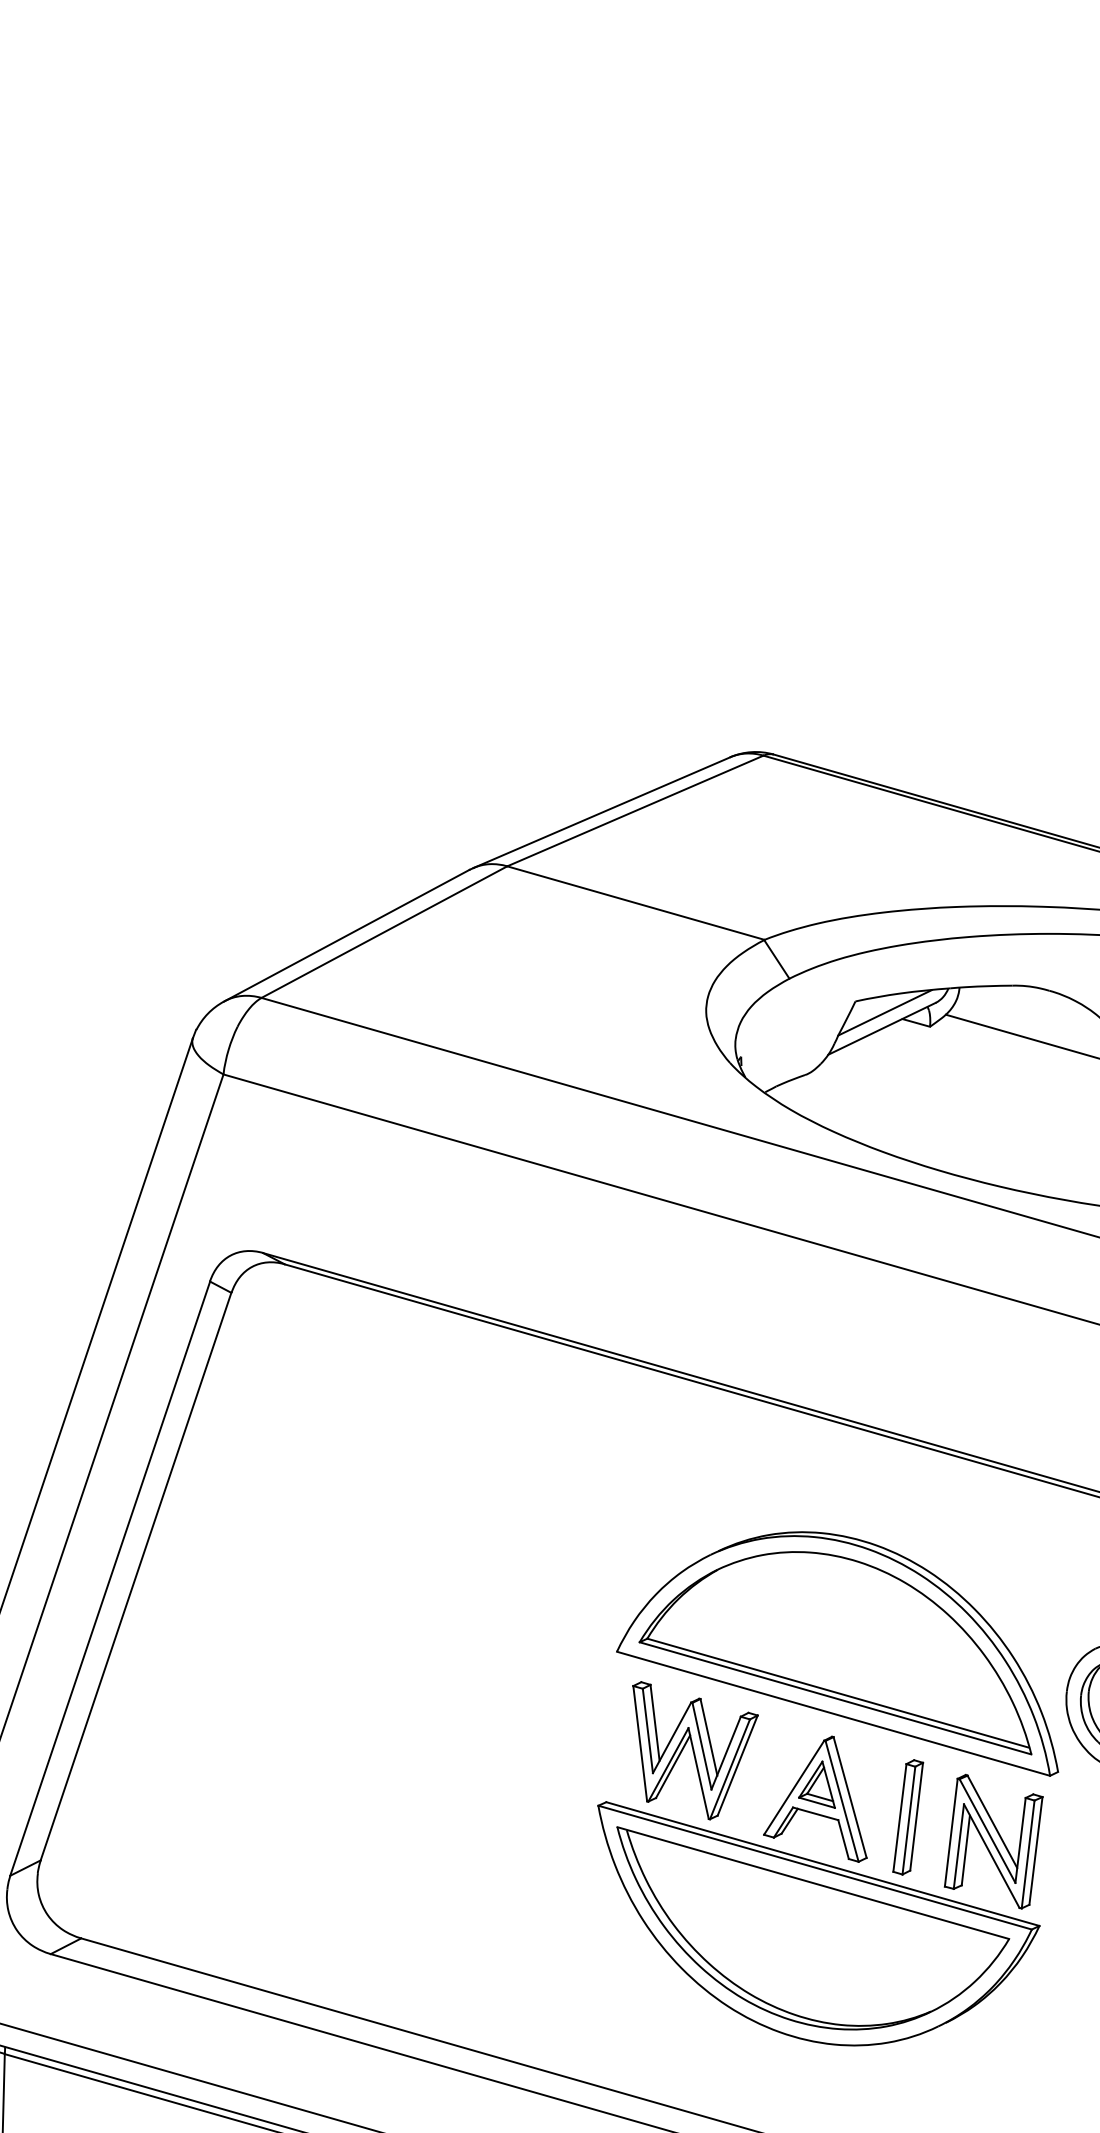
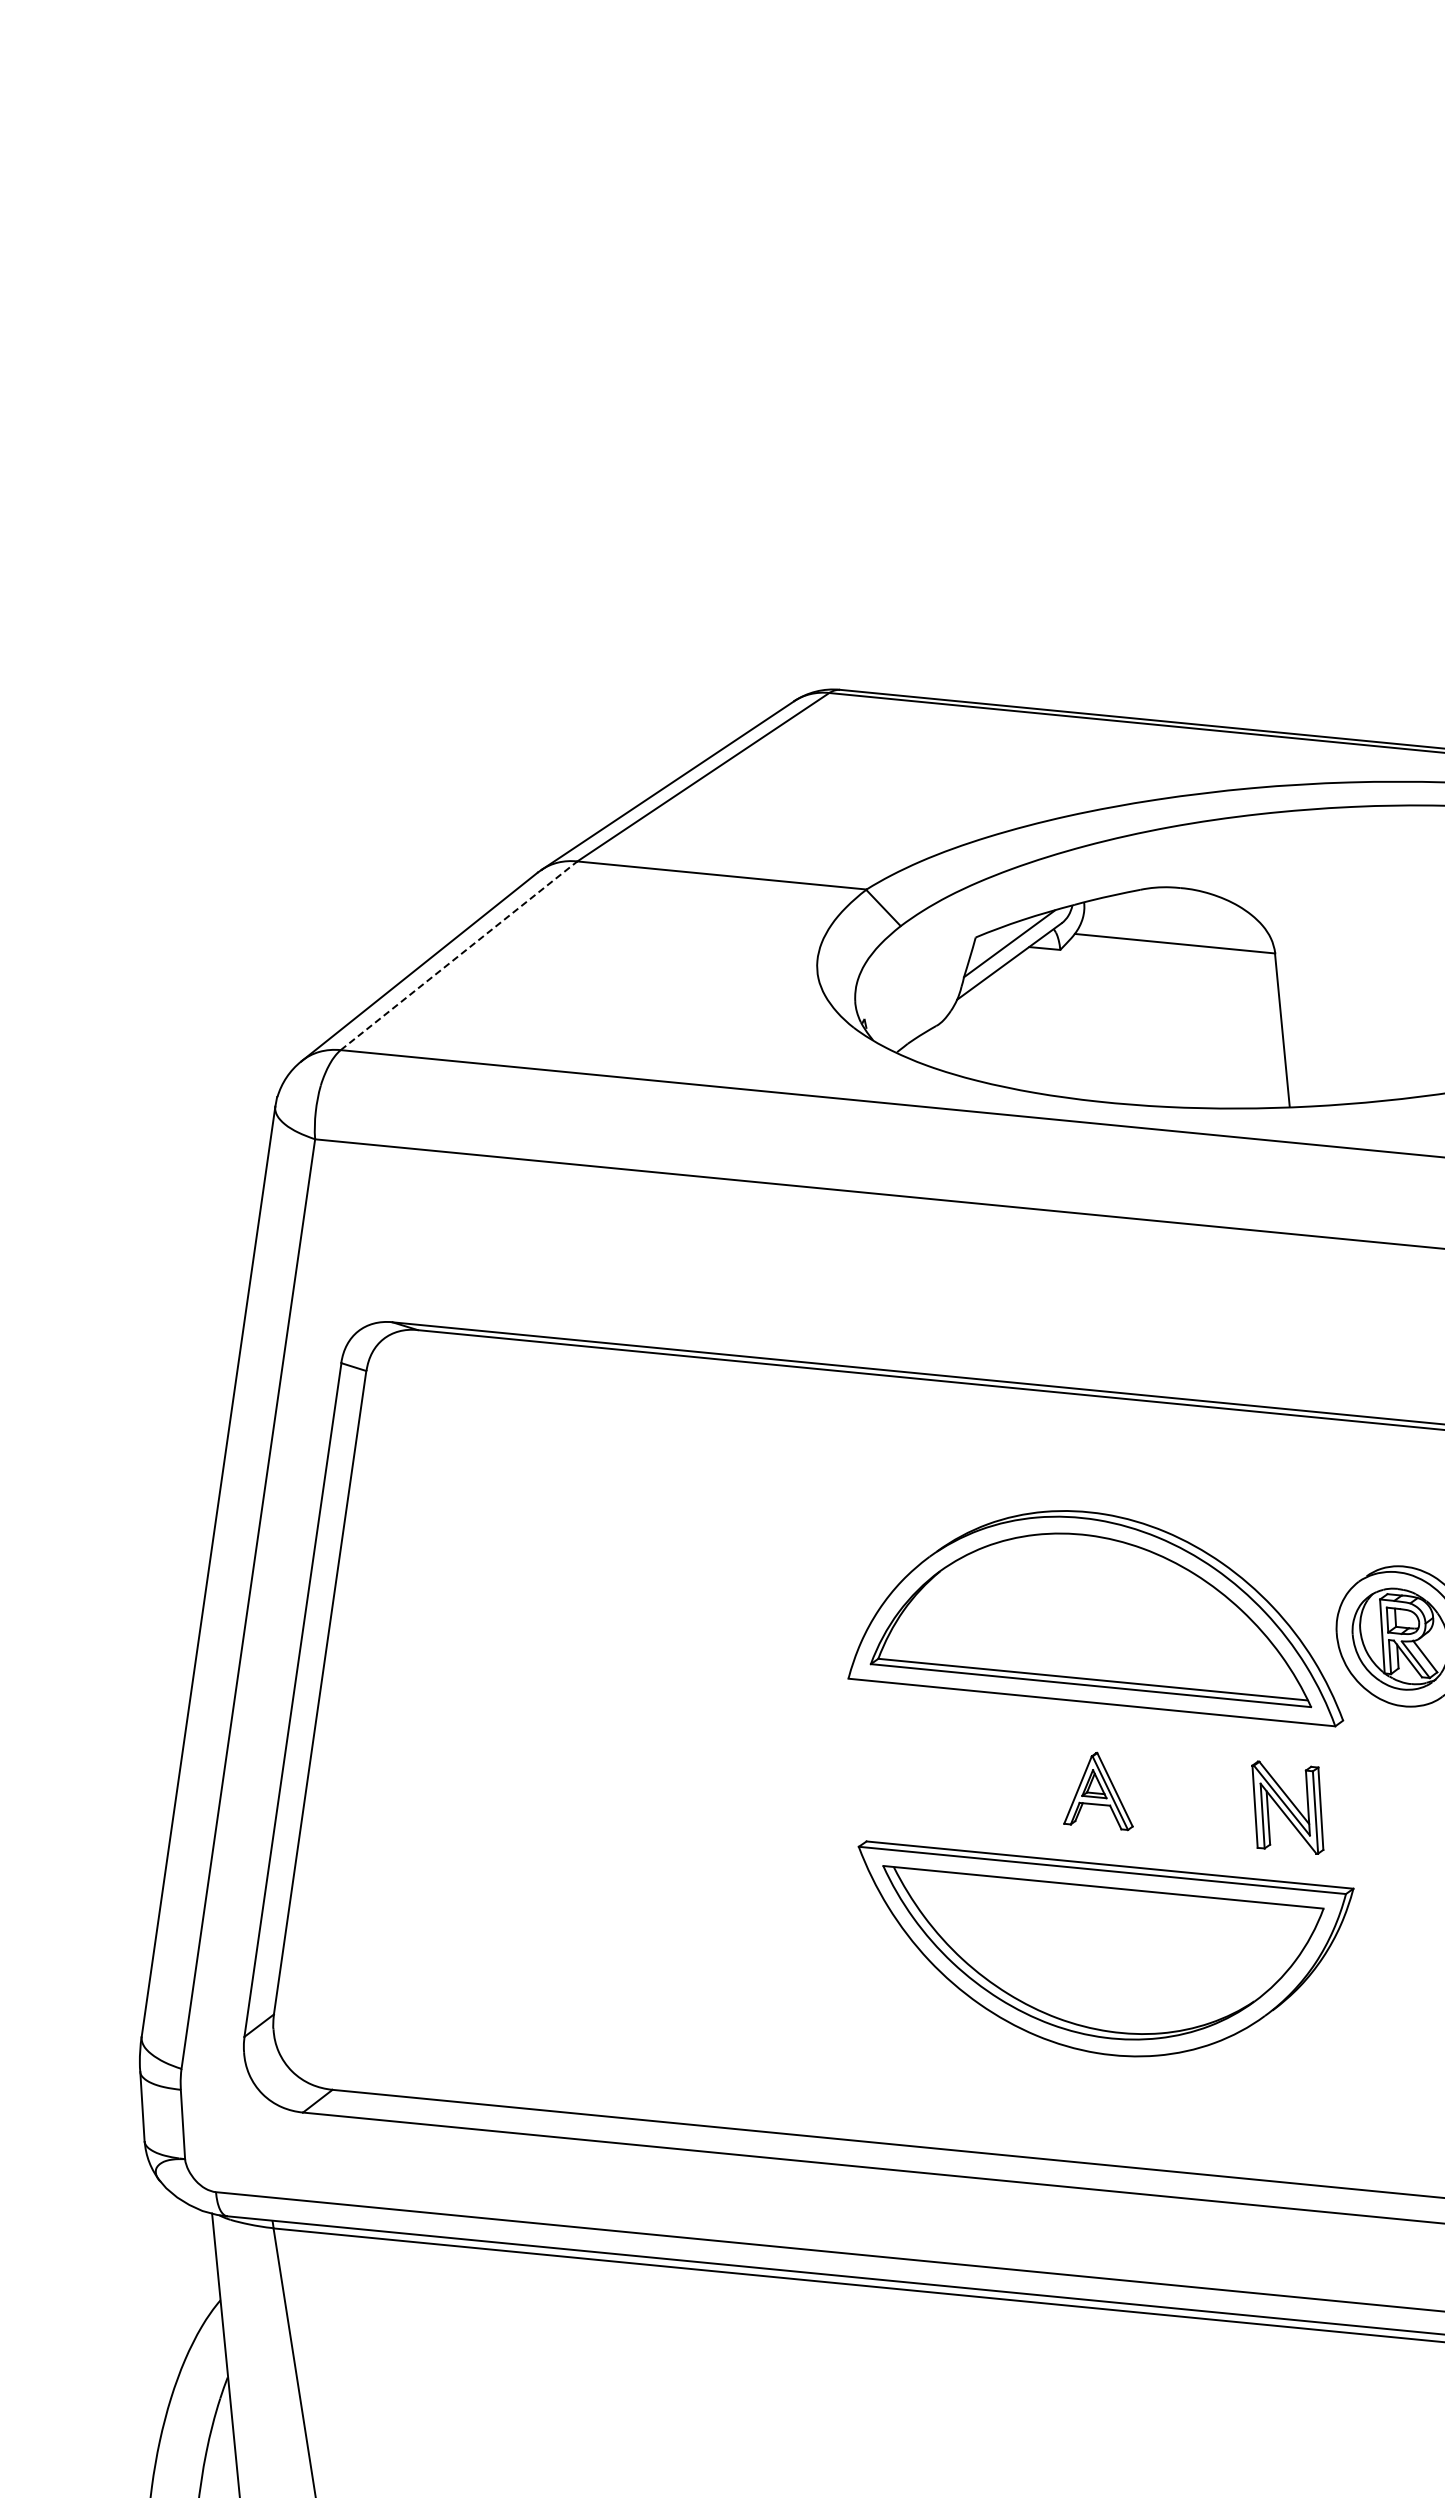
line: (384, 931) -> (459, 955), solid -> dashed
part: (685, 1752) -> (941, 1772), removed
part: (824, 1795) -> (1098, 1791), size x0.6
part: (907, 1817) -> (1191, 1798), removed
part: (993, 1841) -> (1287, 1807), size x0.7

